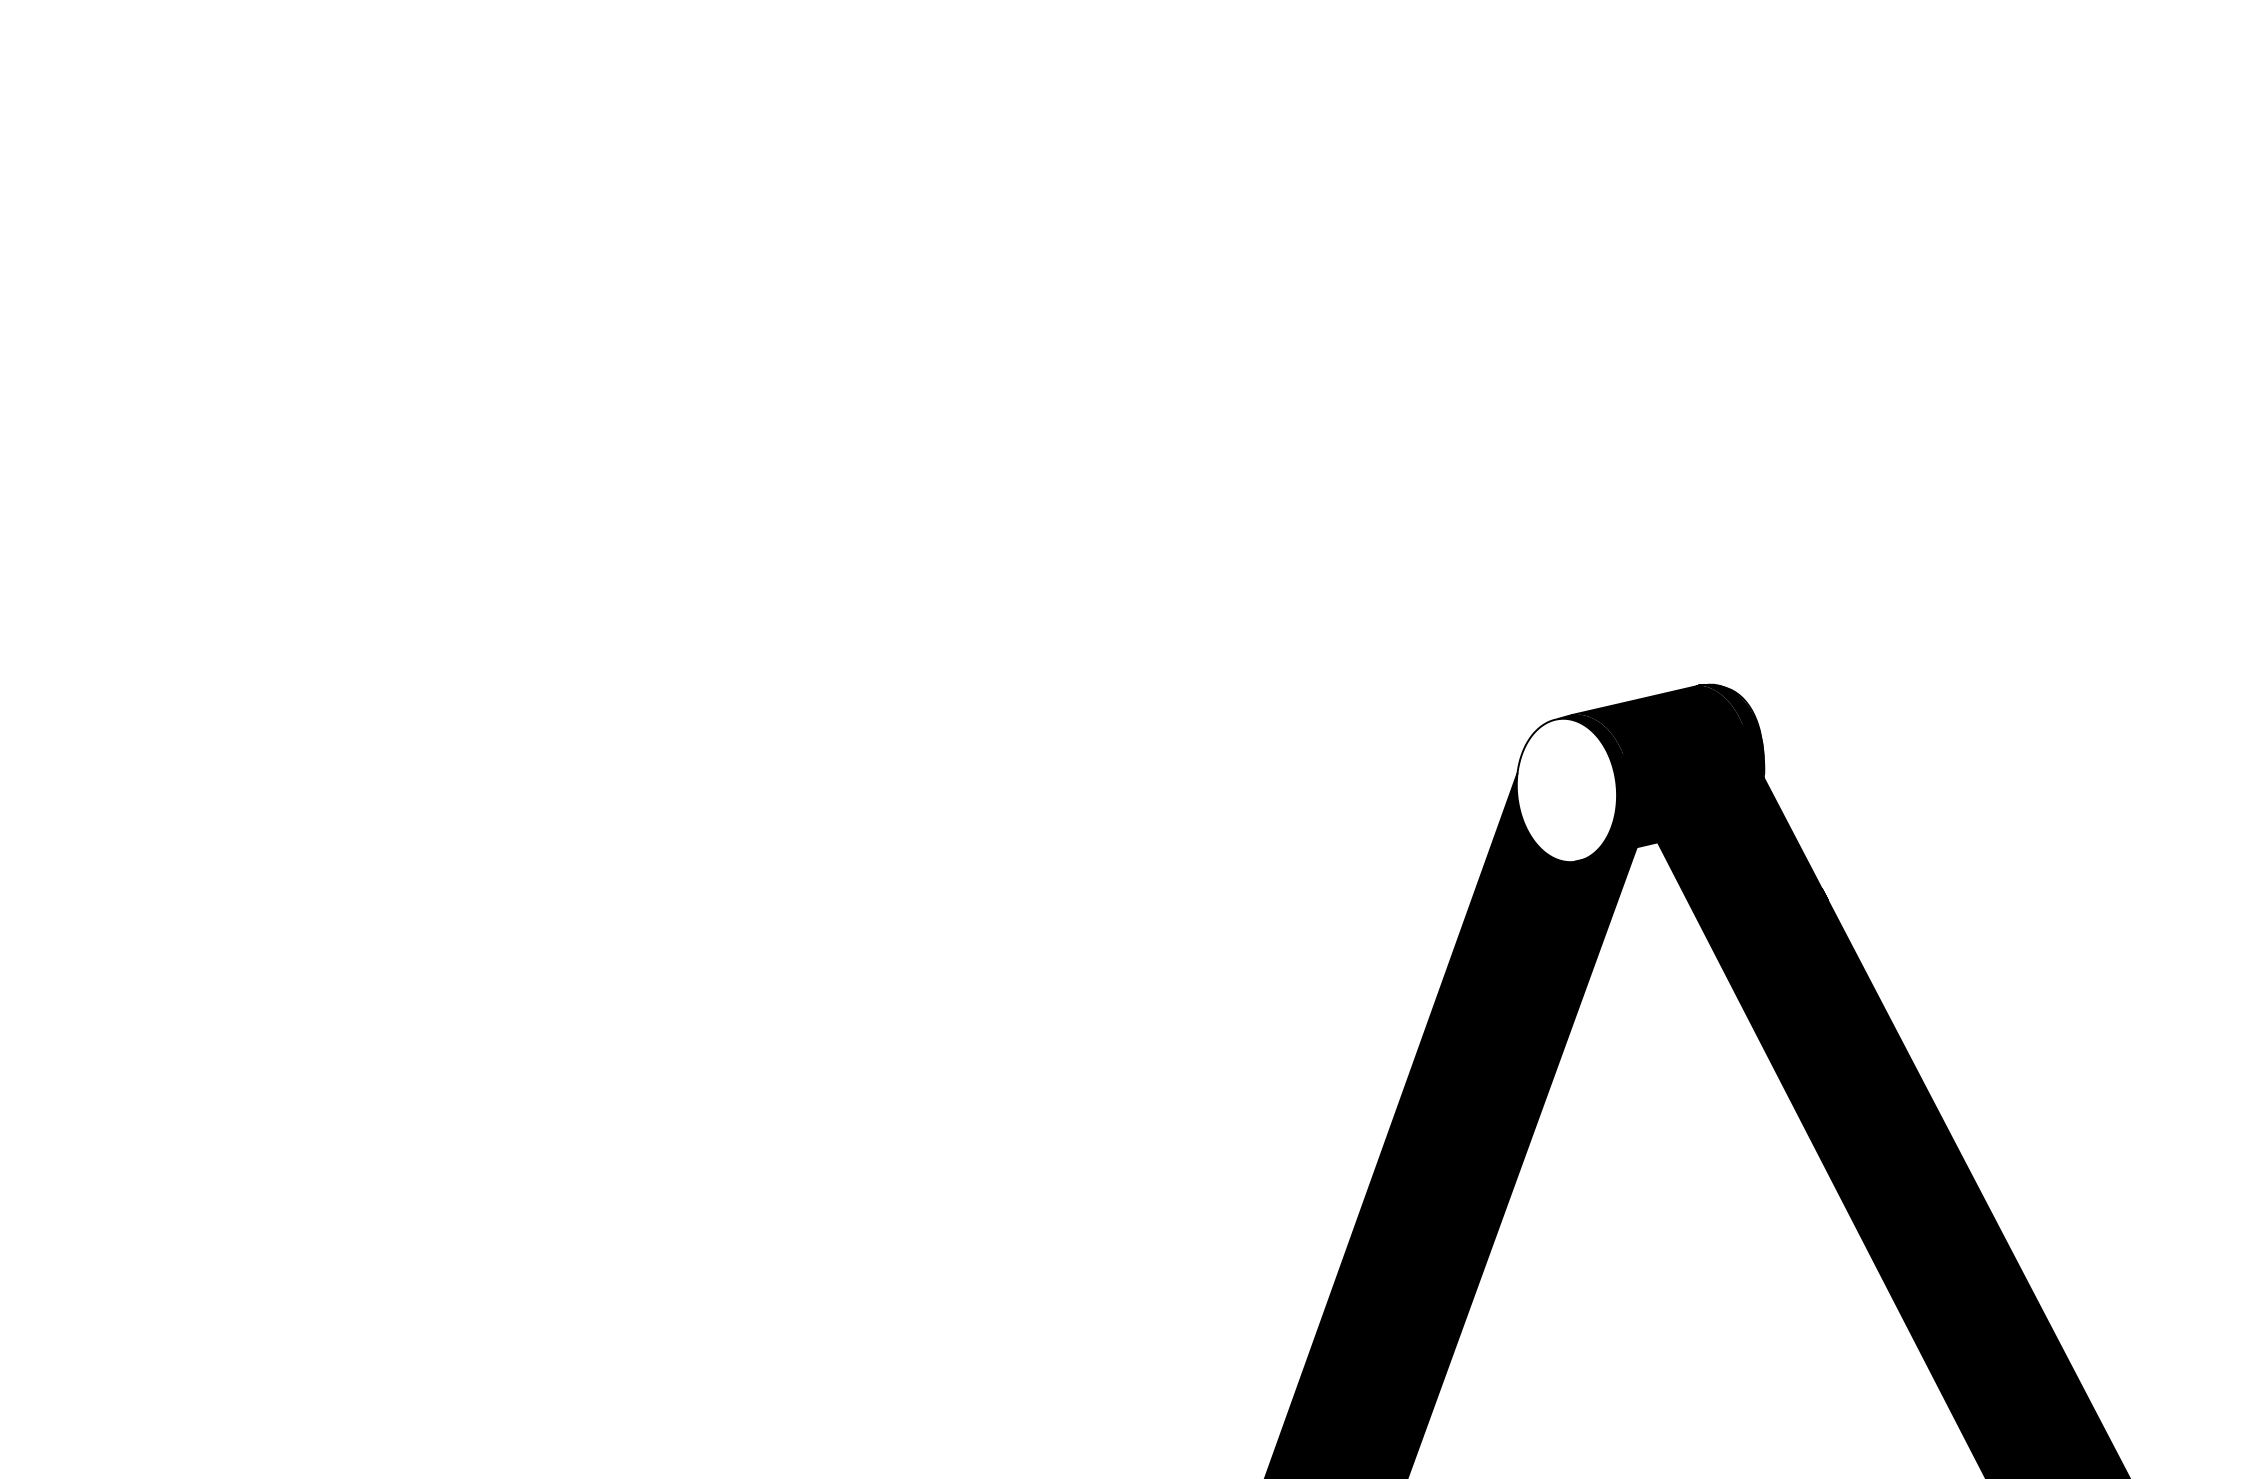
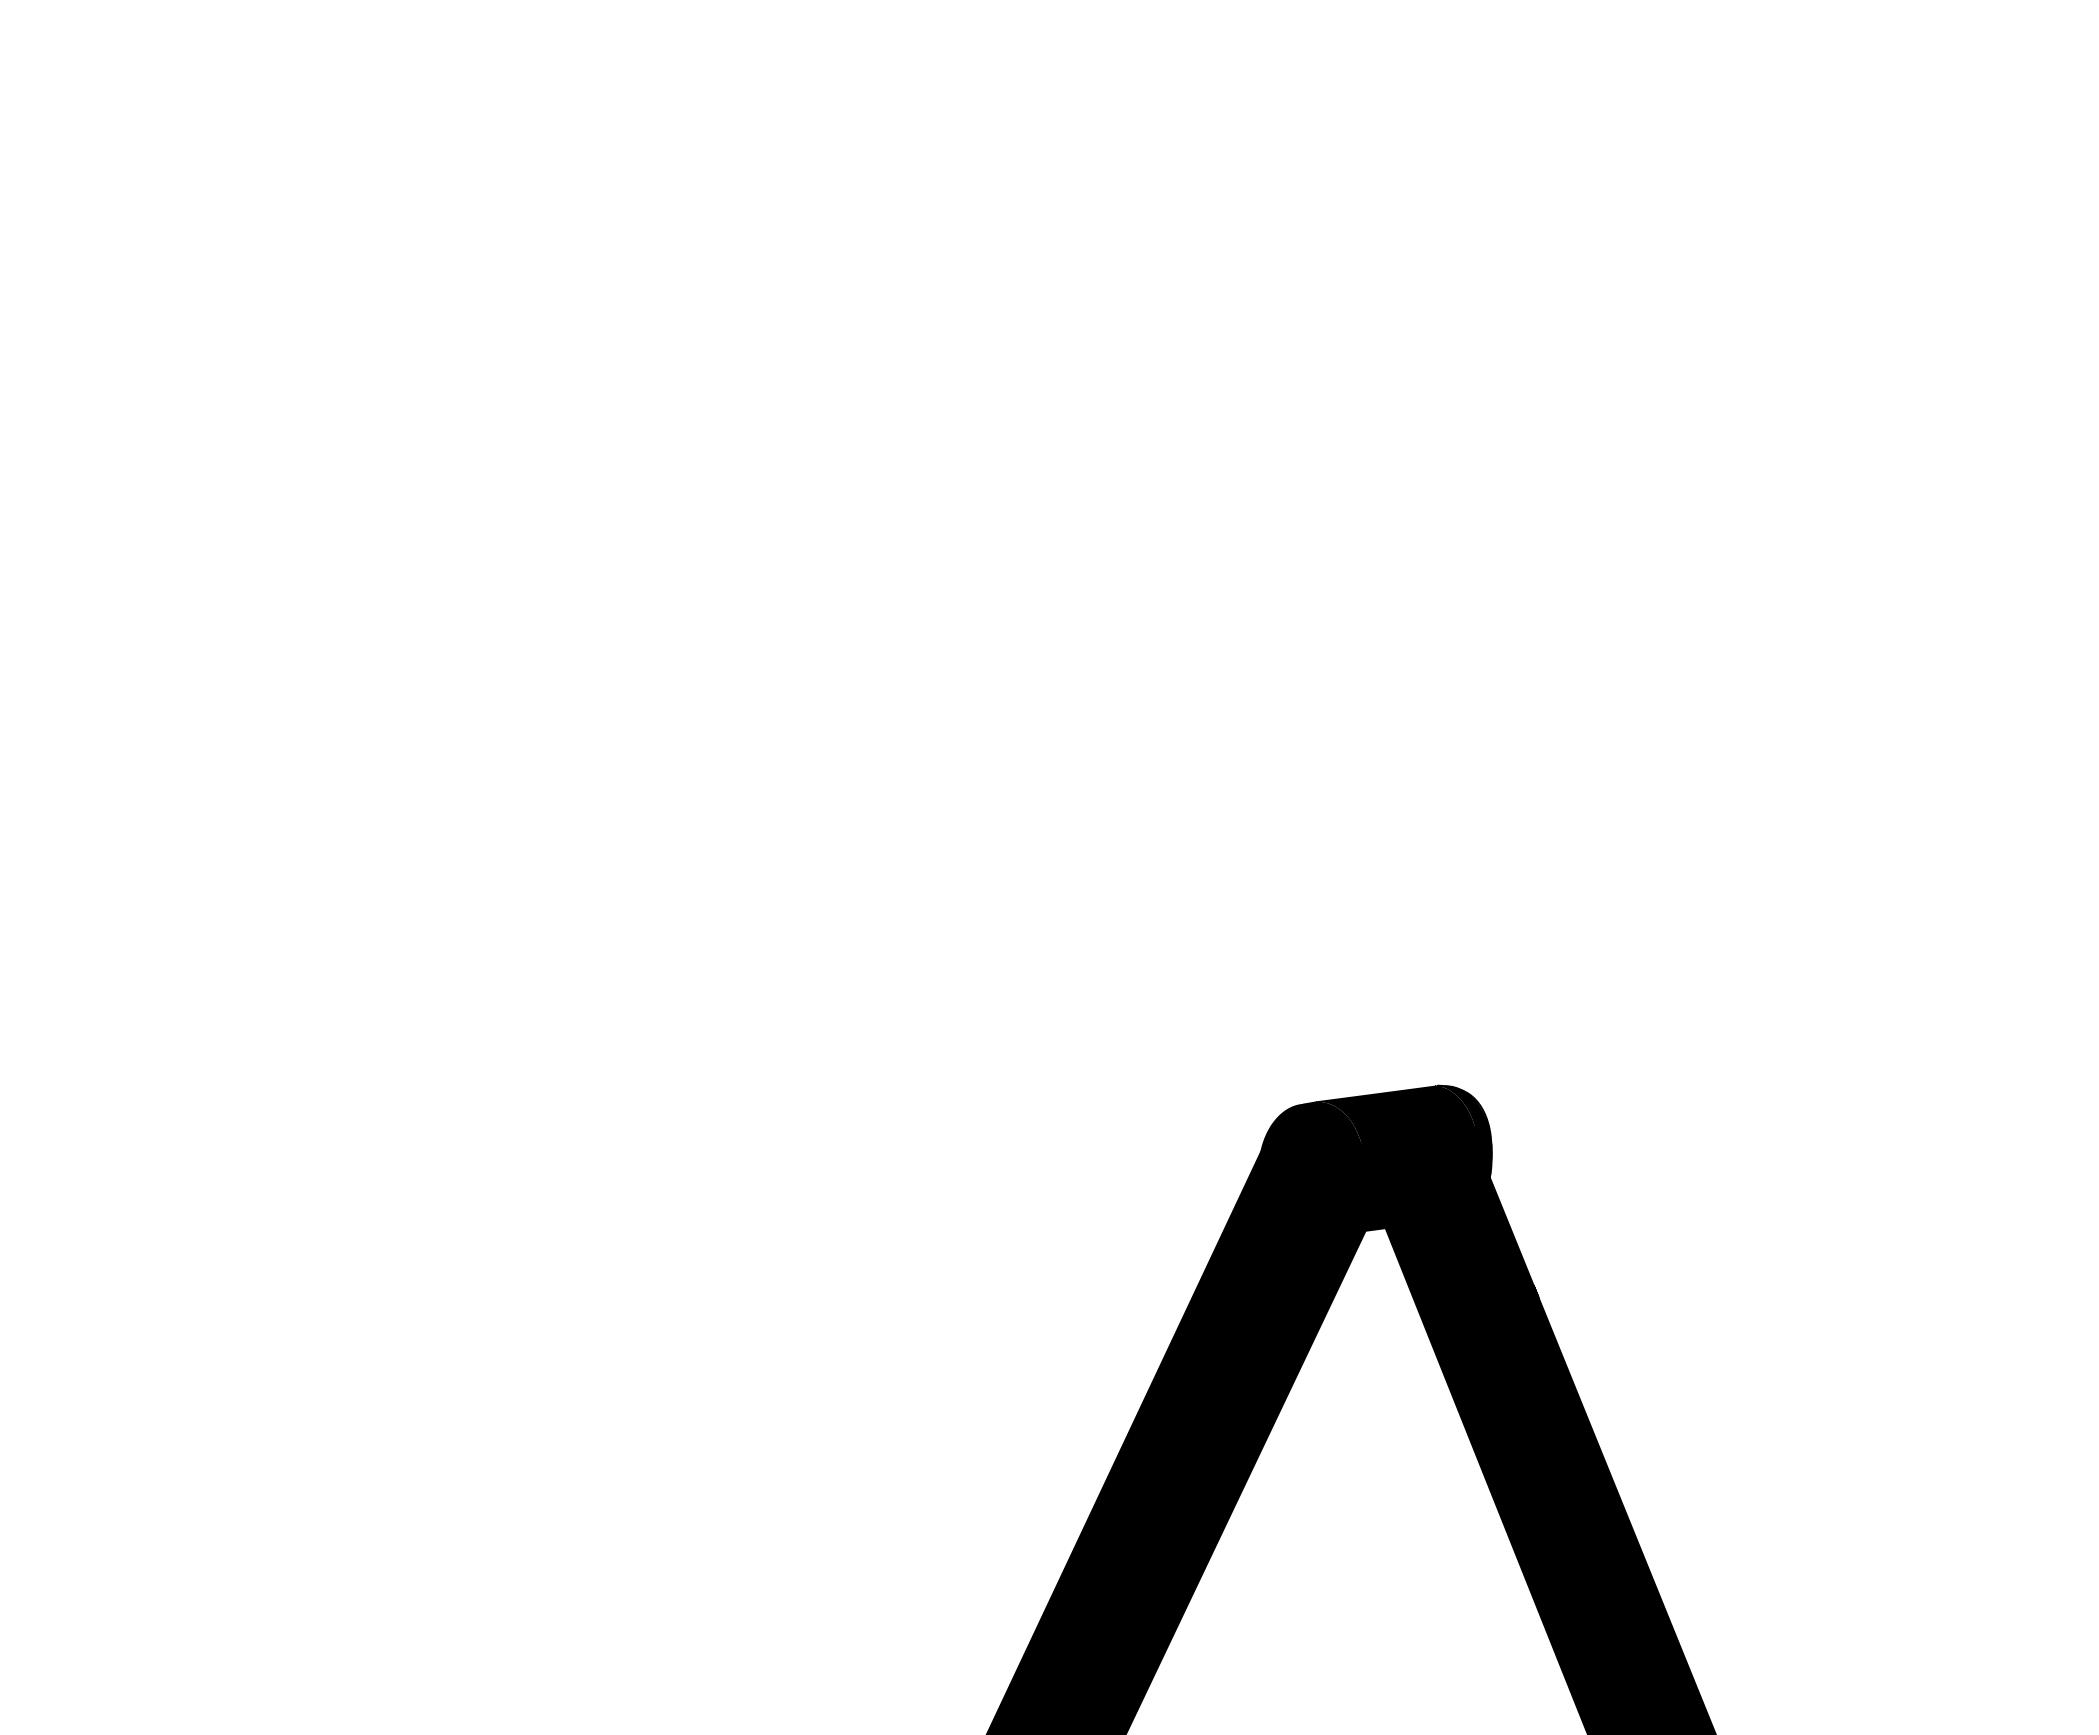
fill: (1566, 790) -> (1305, 1171), added

